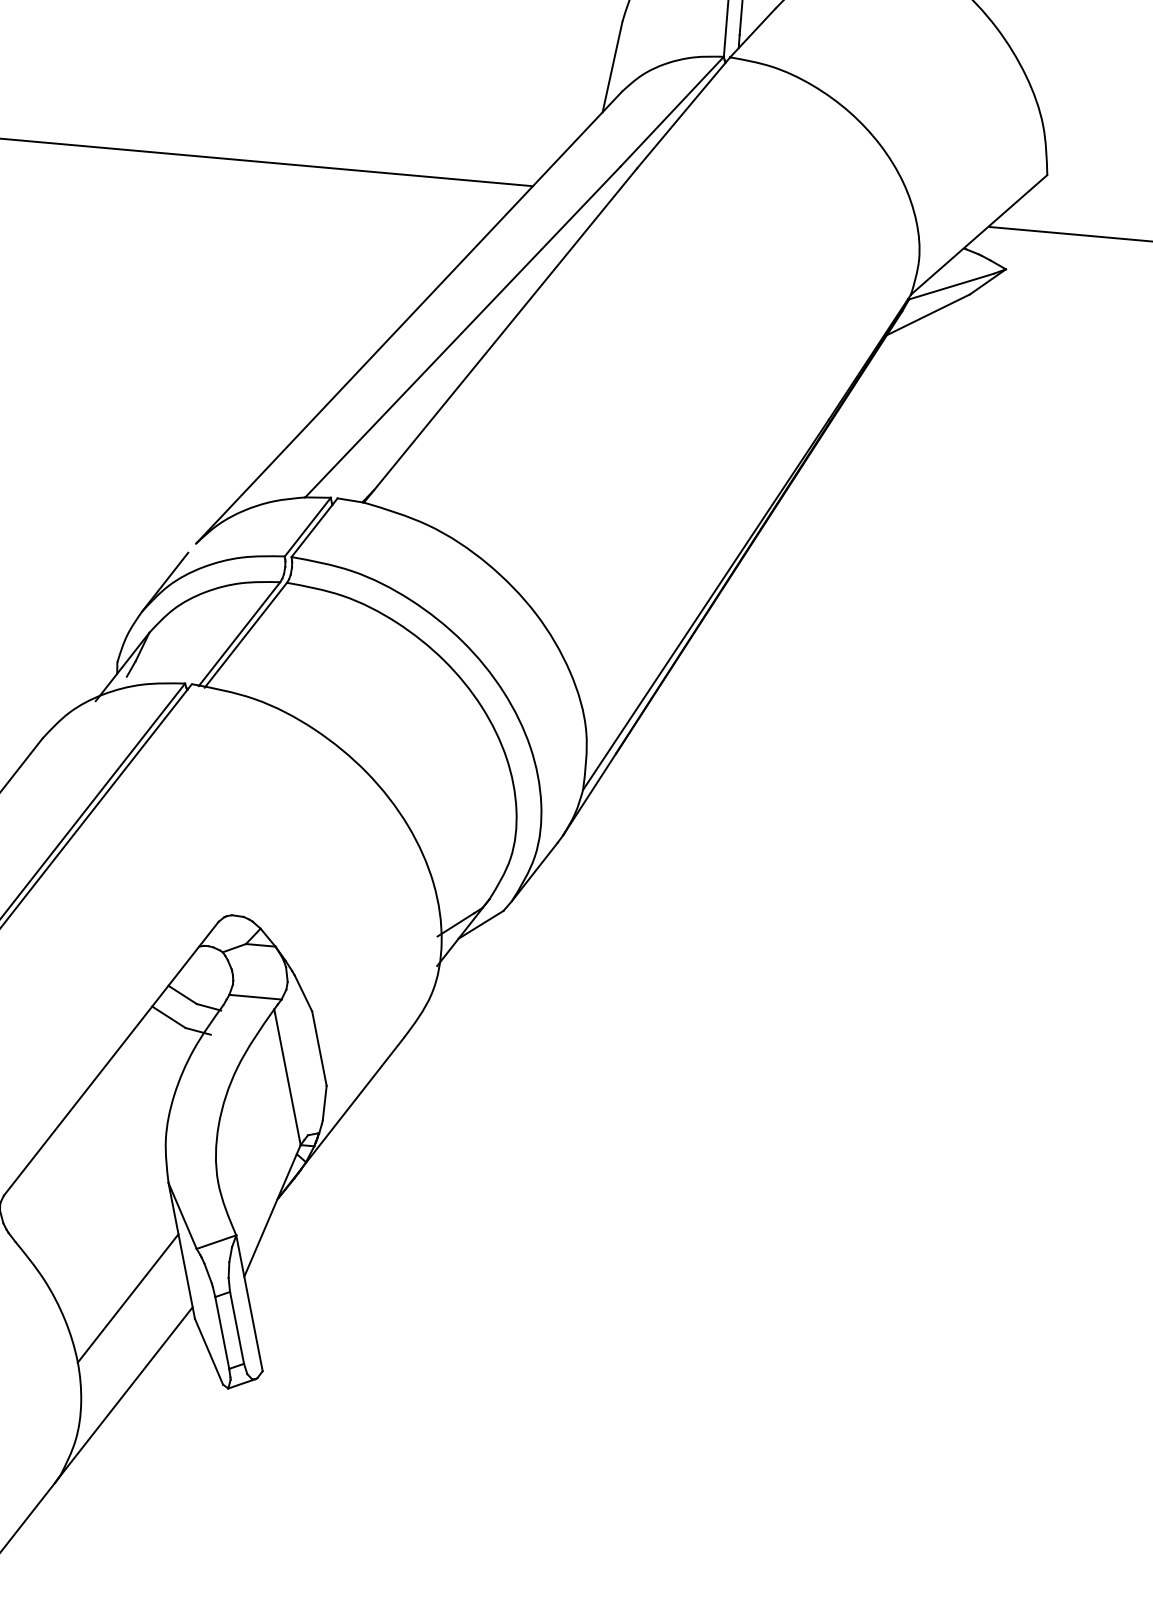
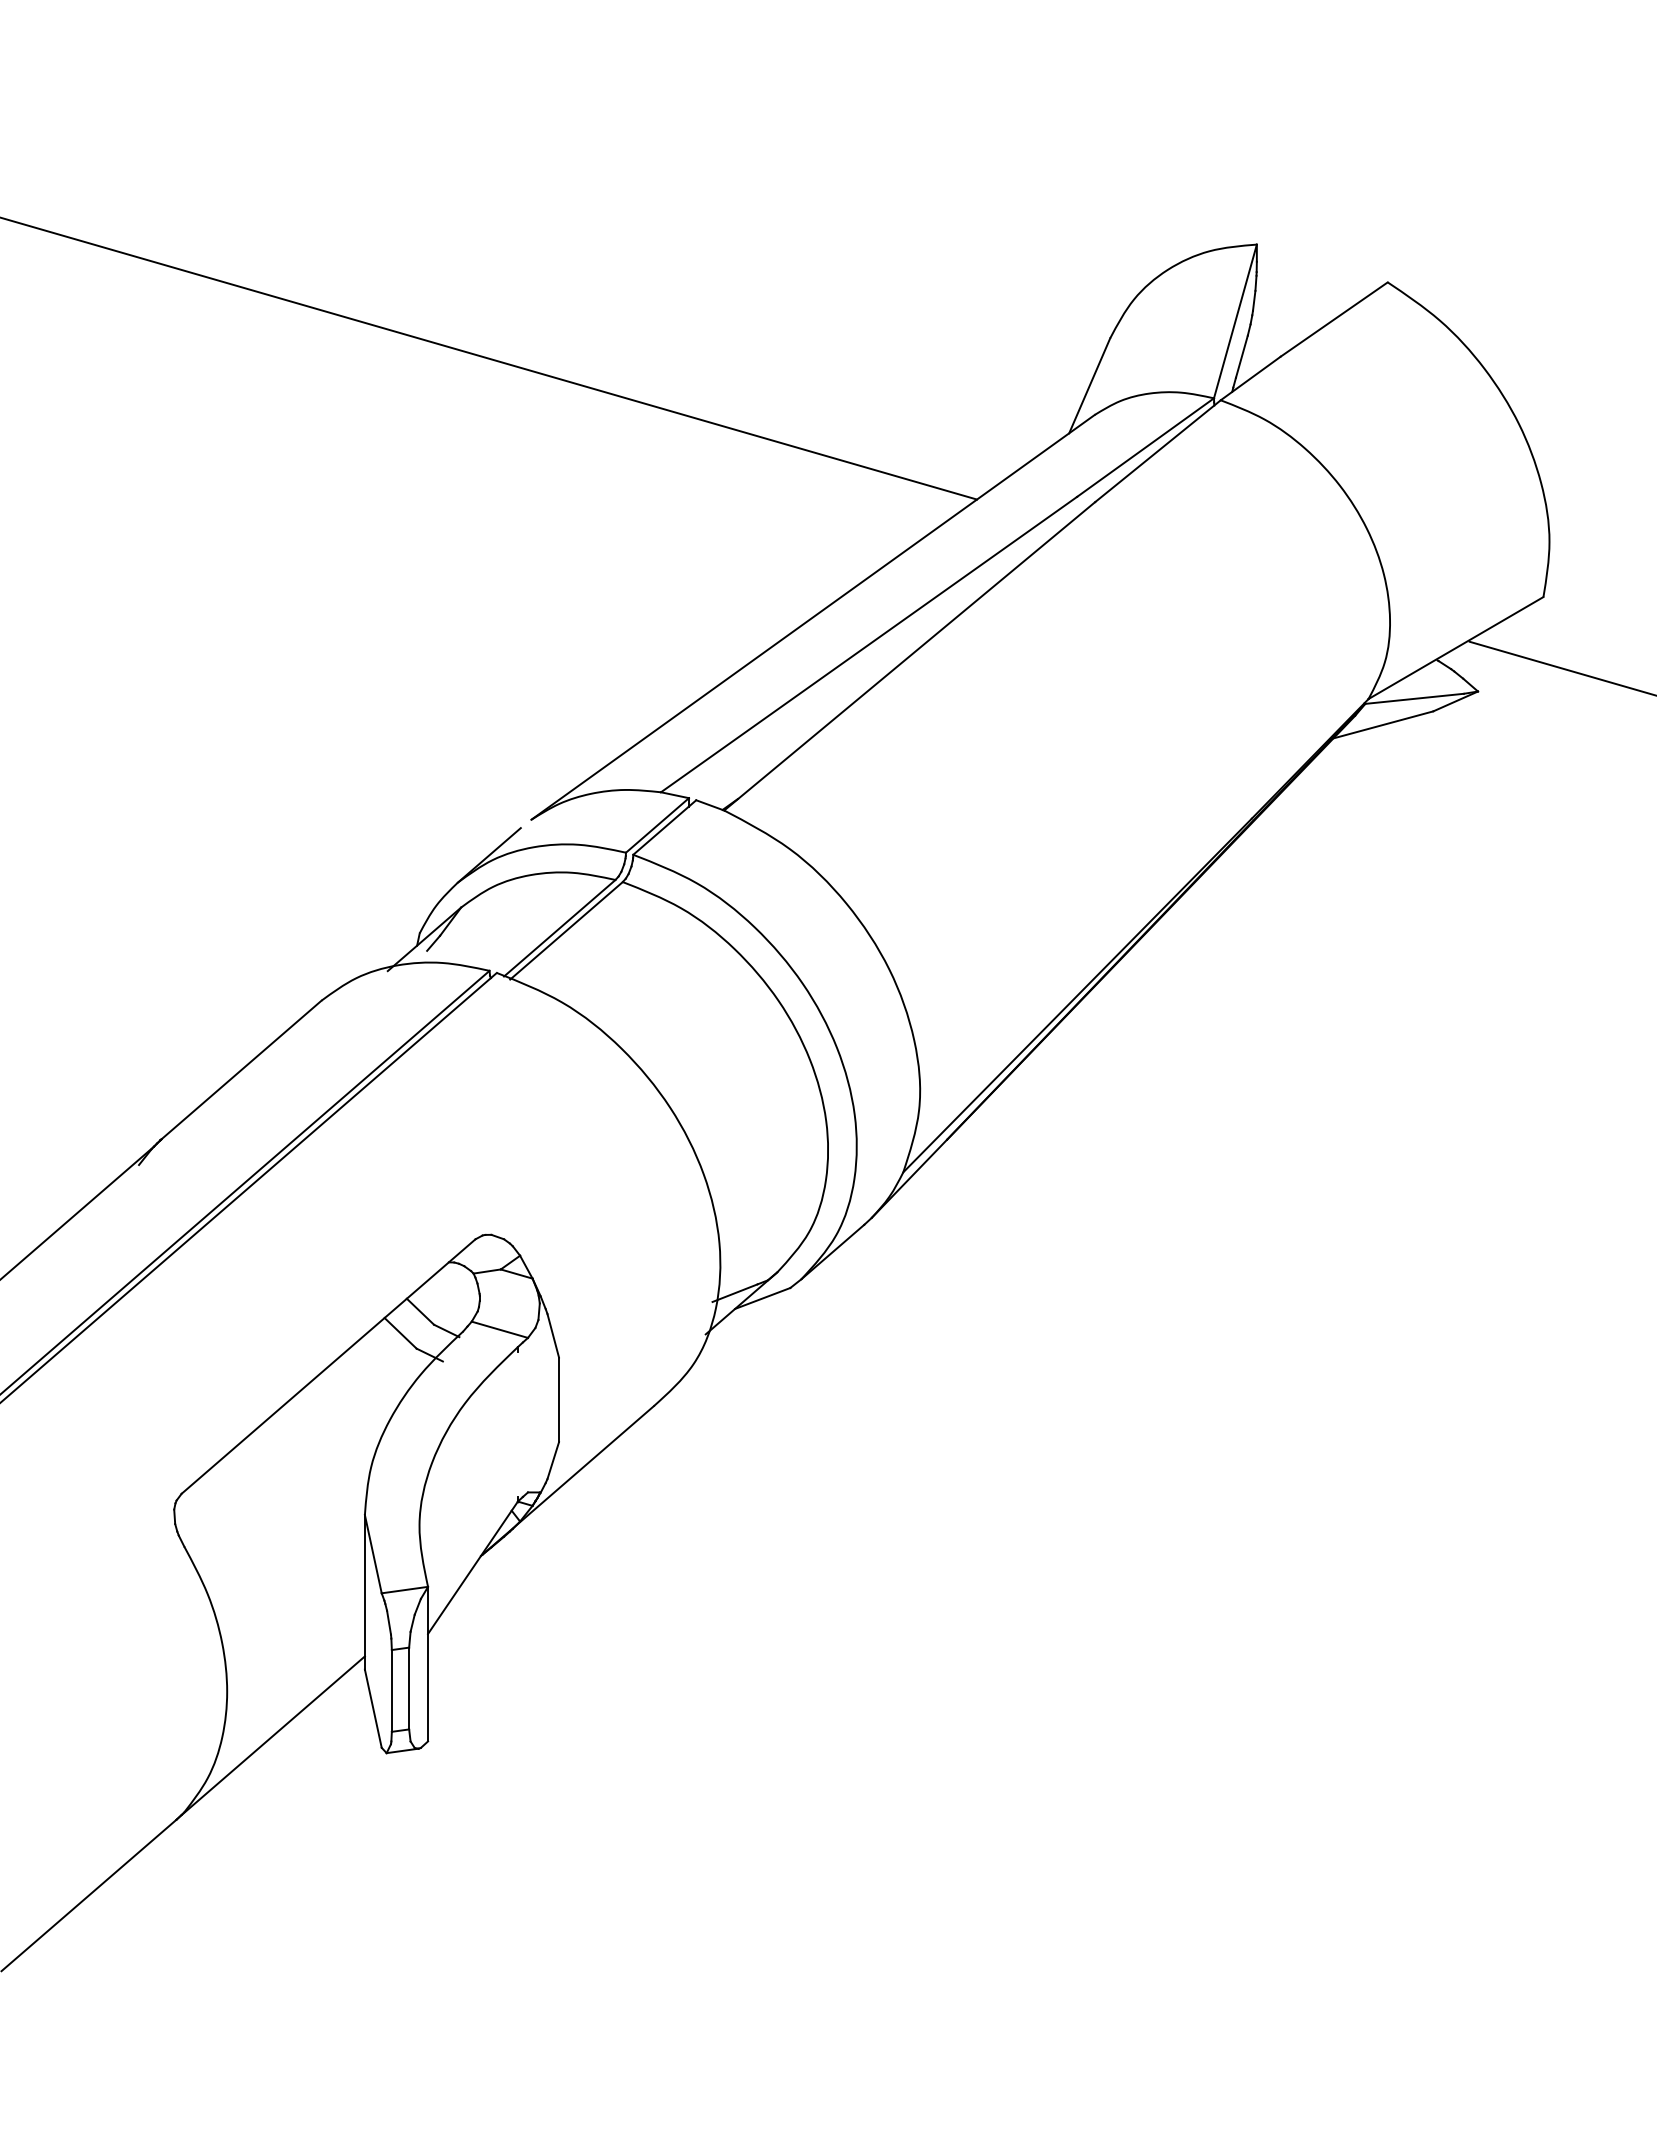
line: (286, 1076) -> (517, 1423), removed
line: (127, 1298) -> (295, 1632), removed

